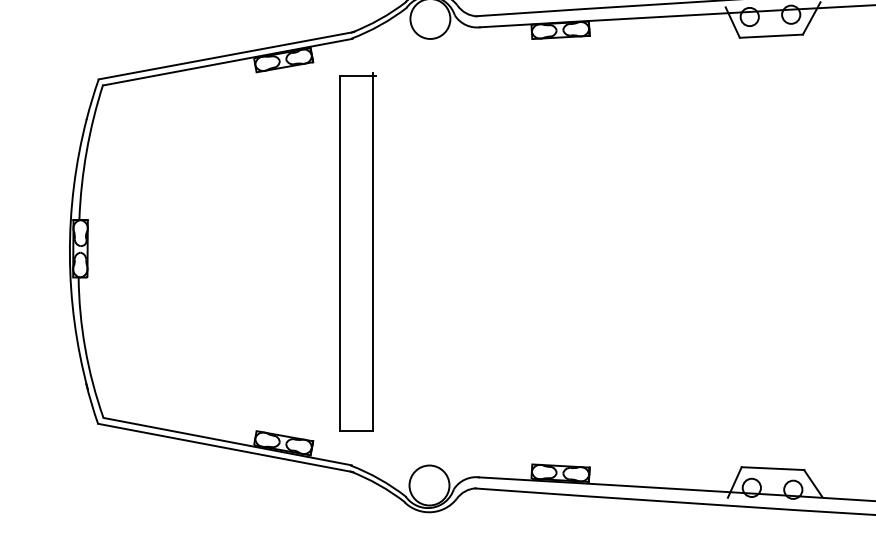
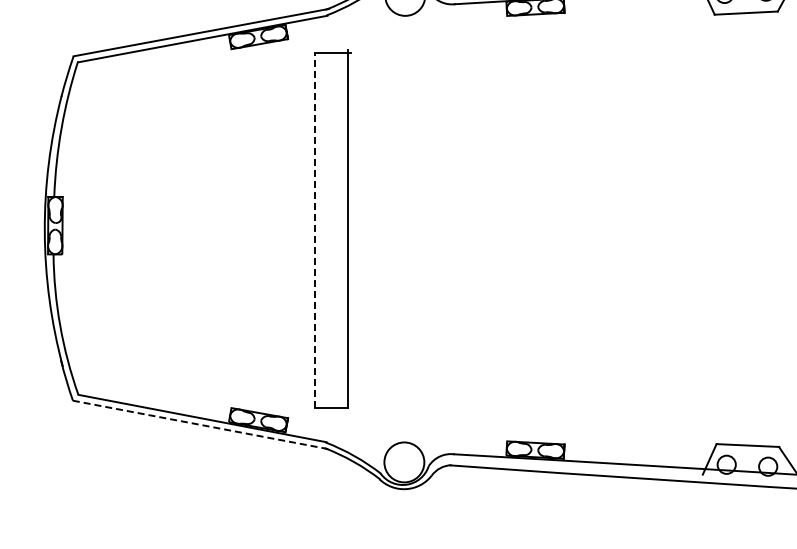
line: (340, 252) -> (315, 229), solid -> dashed
line: (225, 447) -> (200, 424), solid -> dashed

